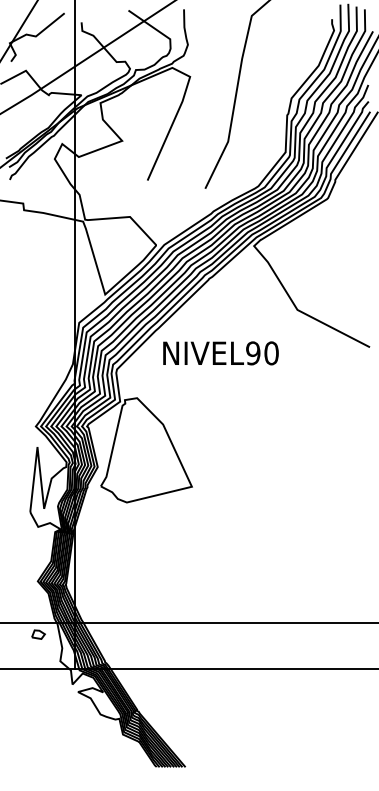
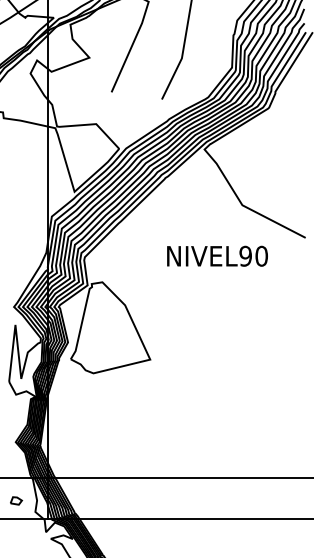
text: (220, 353) -> (217, 256), moved
part: (38, 634) -> (16, 500), moved

